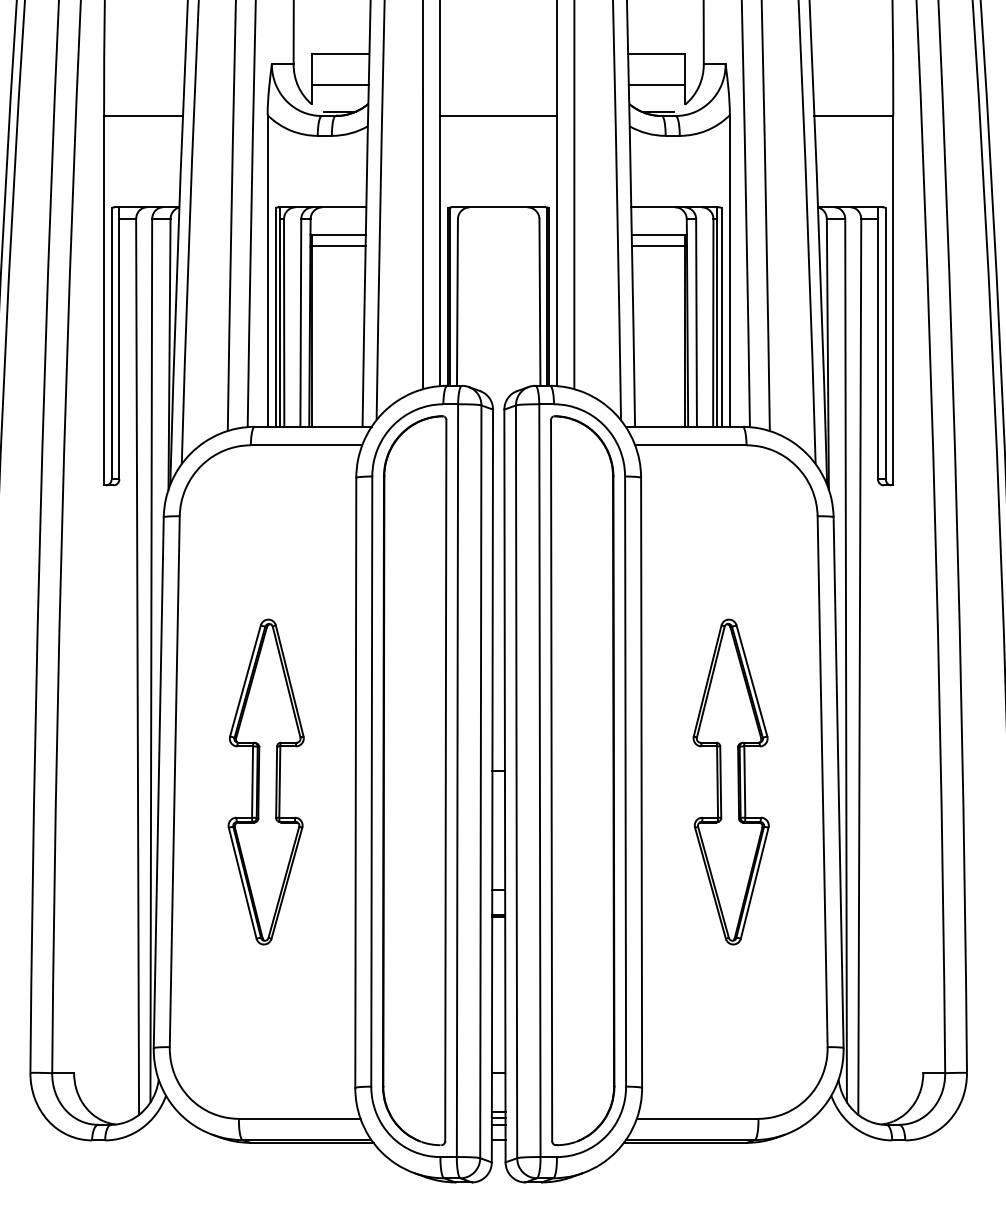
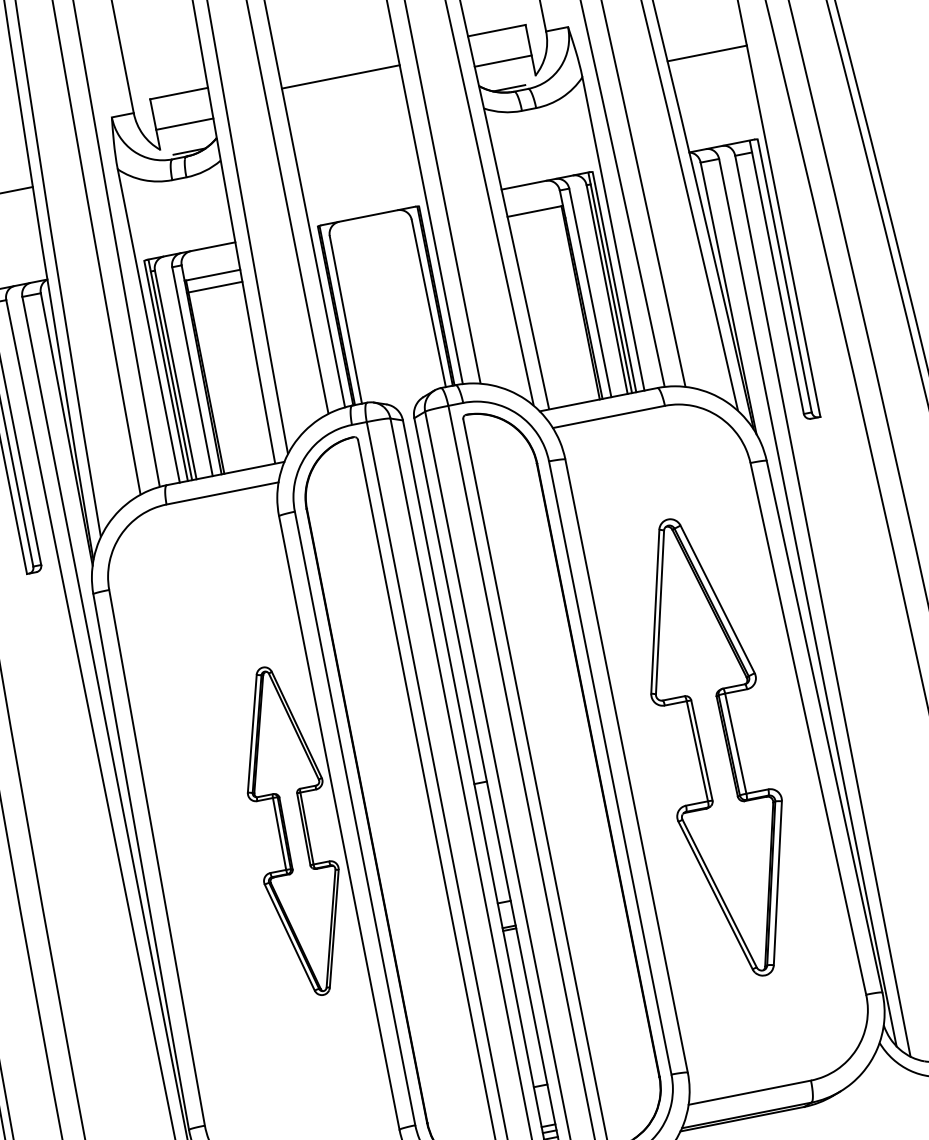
line: (498, 116) -> (340, 77), moved
line: (658, 246) -> (536, 223), removed
part: (265, 781) -> (292, 830), moved
part: (730, 781) -> (715, 747), size x1.4

